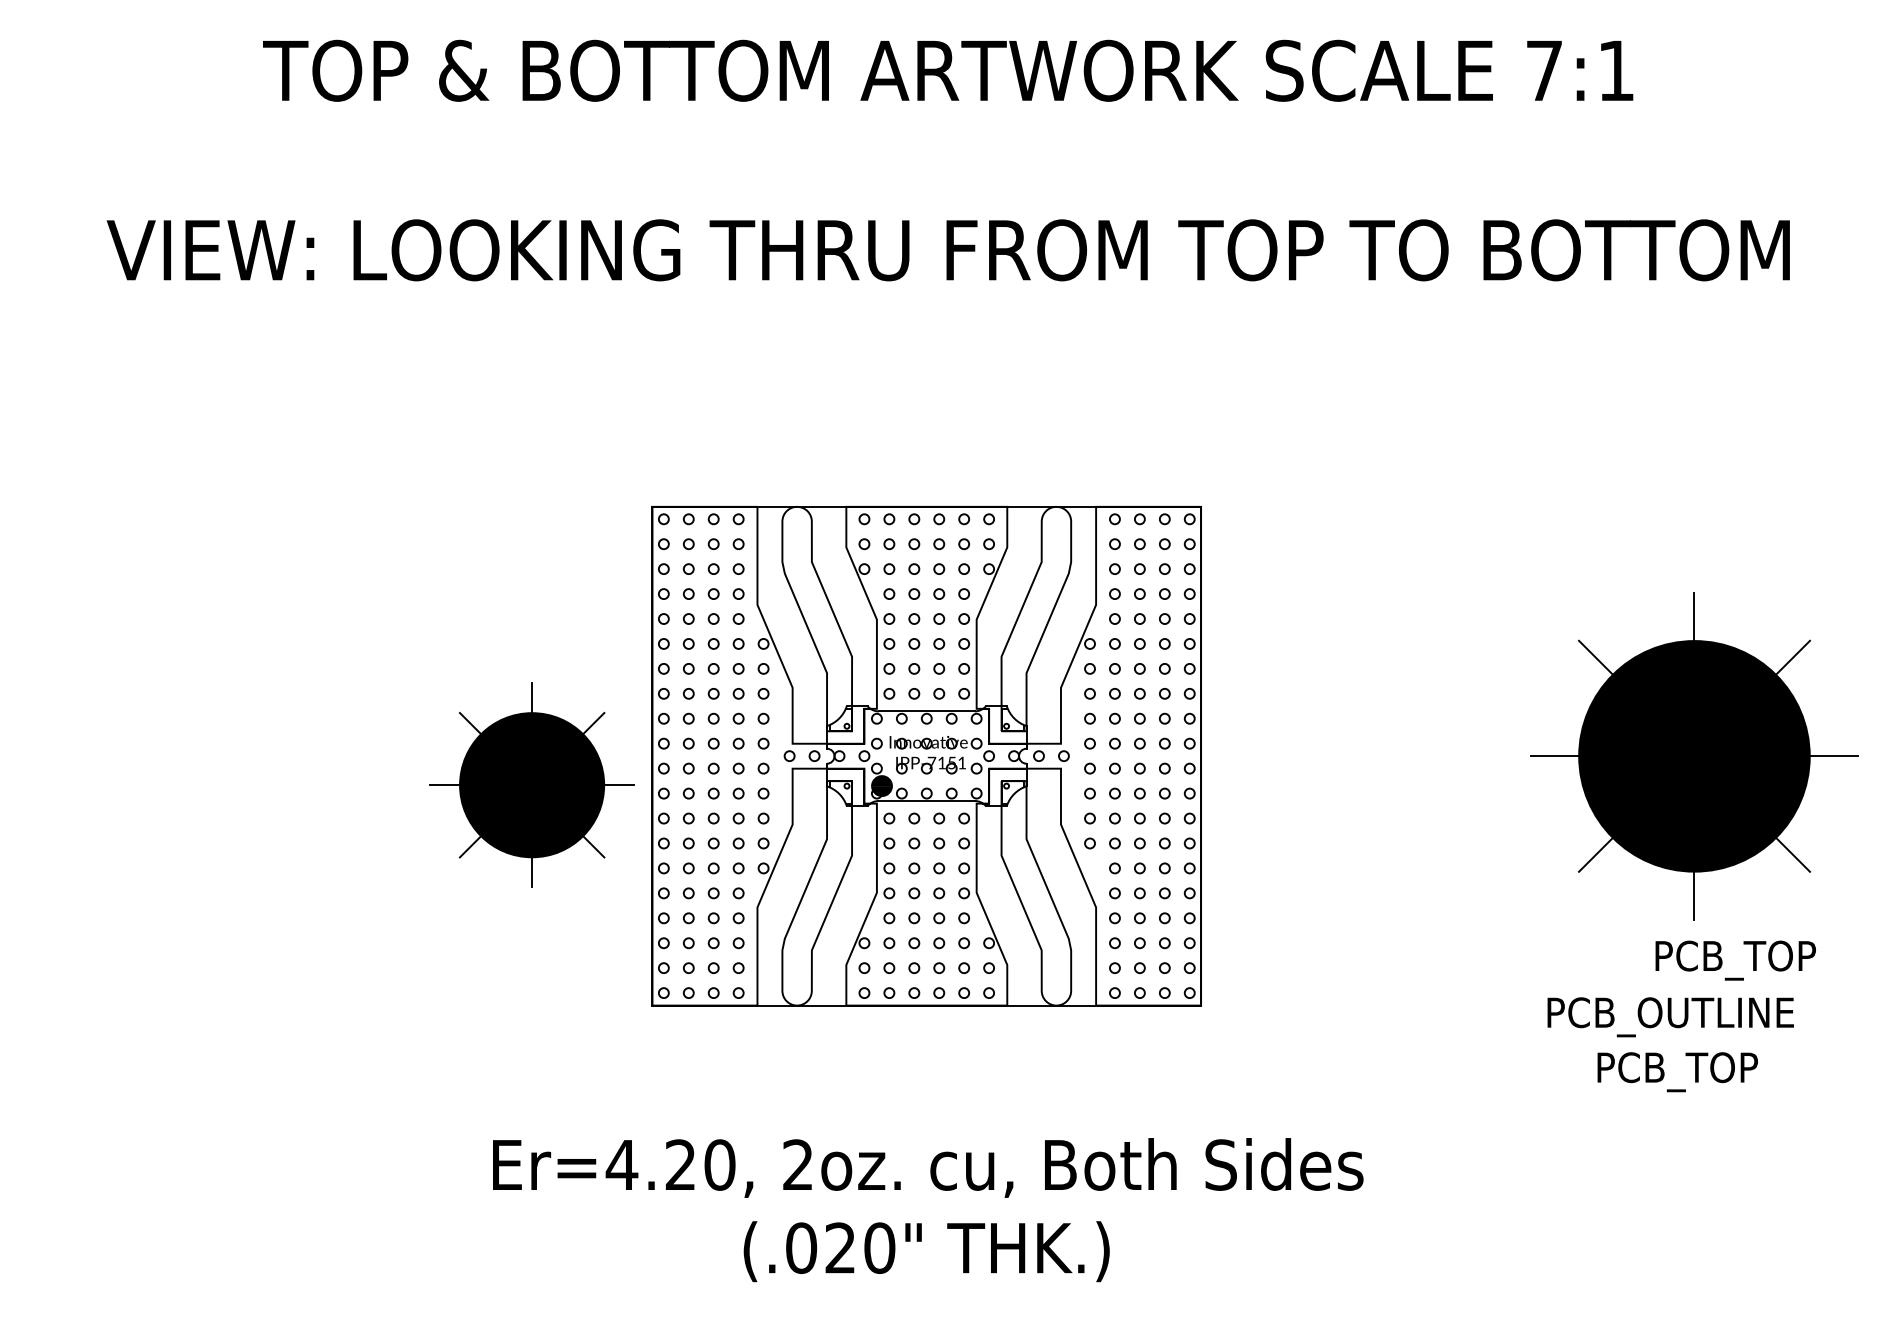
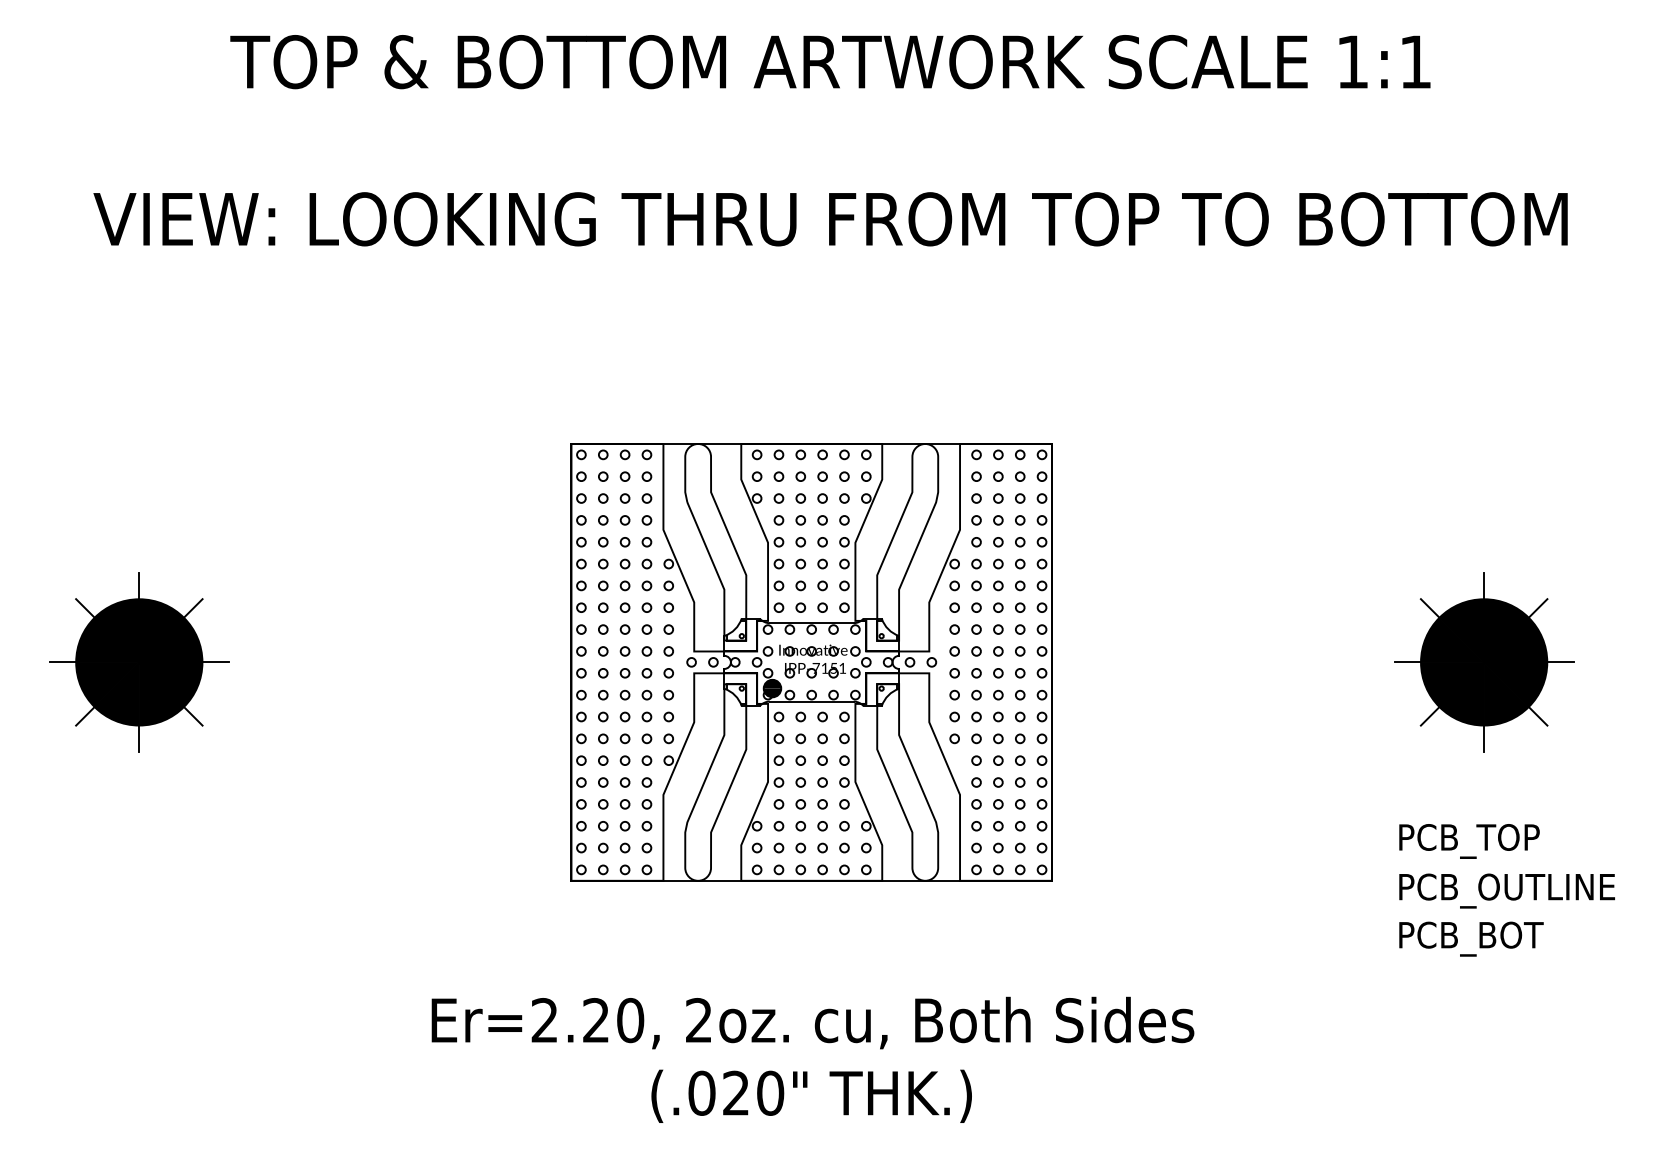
text: (1544, 70) -> (1352, 61), 7:1 -> 1:1
part: (1694, 755) -> (1484, 661), size x0.62
part: (531, 784) -> (138, 661), moved
text: (1735, 960) -> (1469, 841), moved
text: (1670, 1017) -> (1506, 891), moved
text: (1723, 1067) -> (1509, 935), PCB_TOP -> PCB_BOT
text: (621, 1164) -> (544, 1020), Er=4.20, -> Er=2.20,

